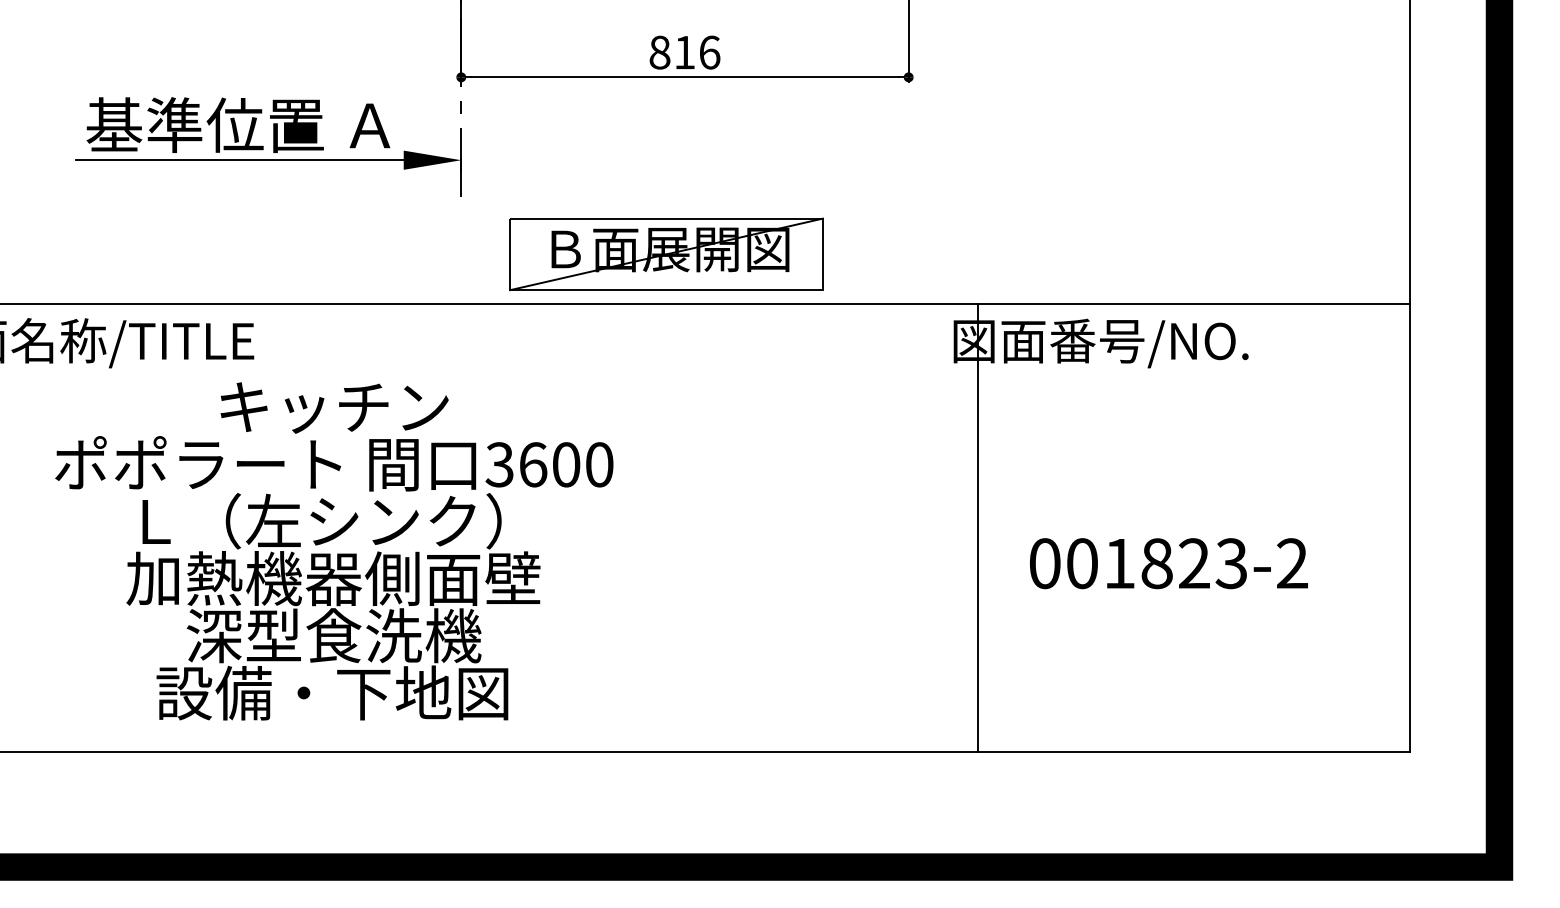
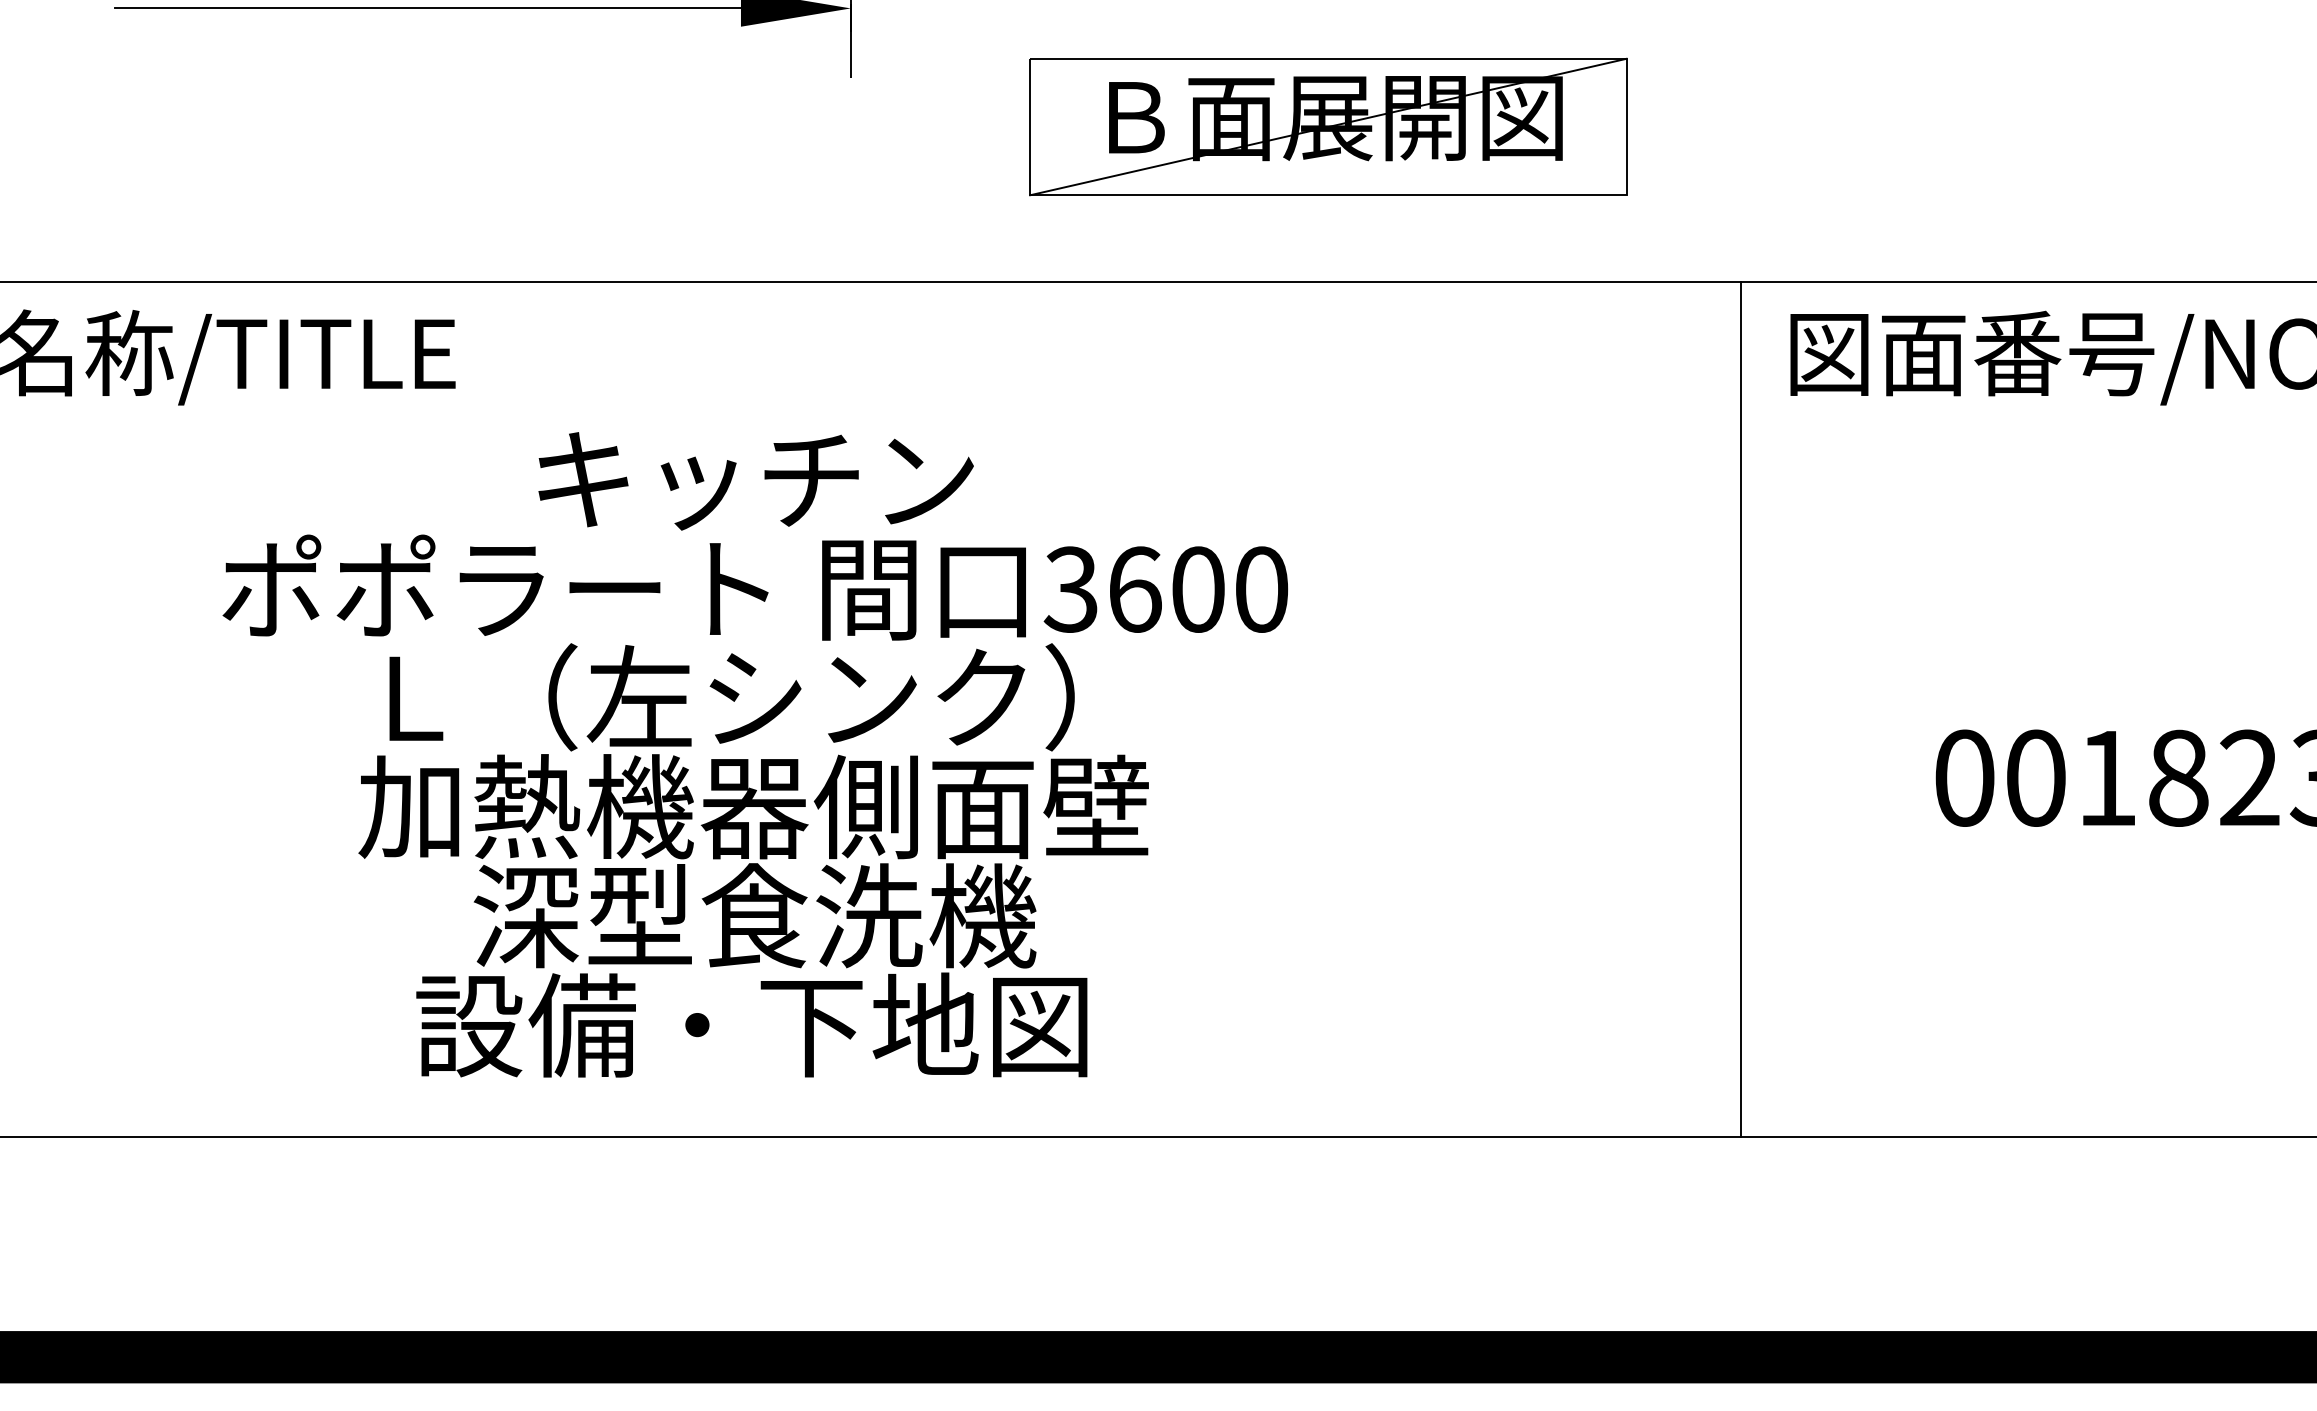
part: (666, 253) -> (1328, 125), moved
line: (977, 527) -> (1740, 709), moved
text: (334, 551) -> (755, 755), moved

